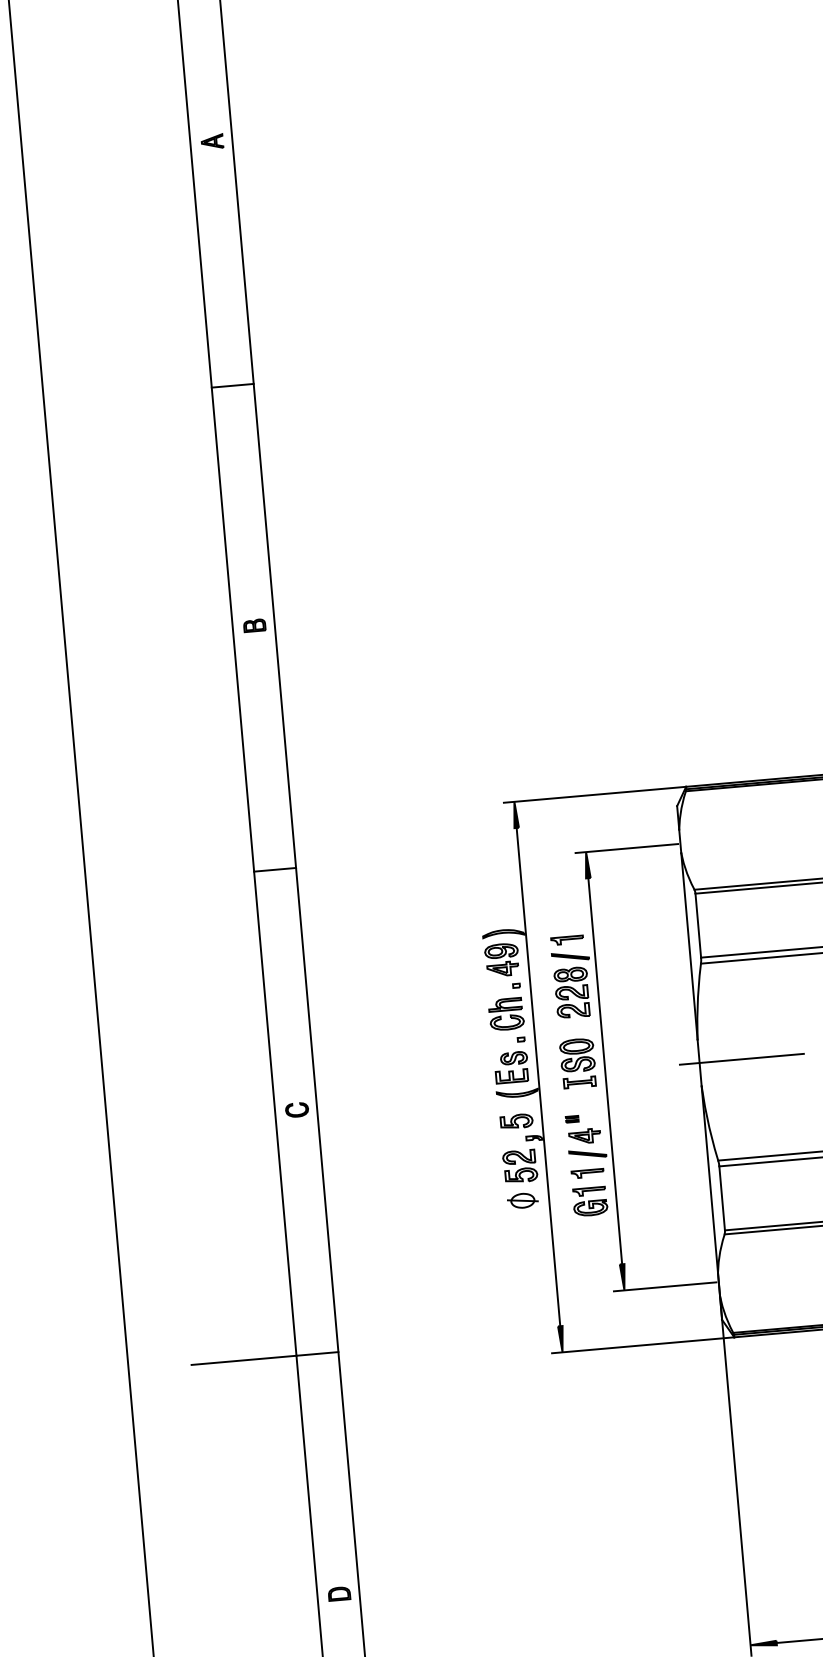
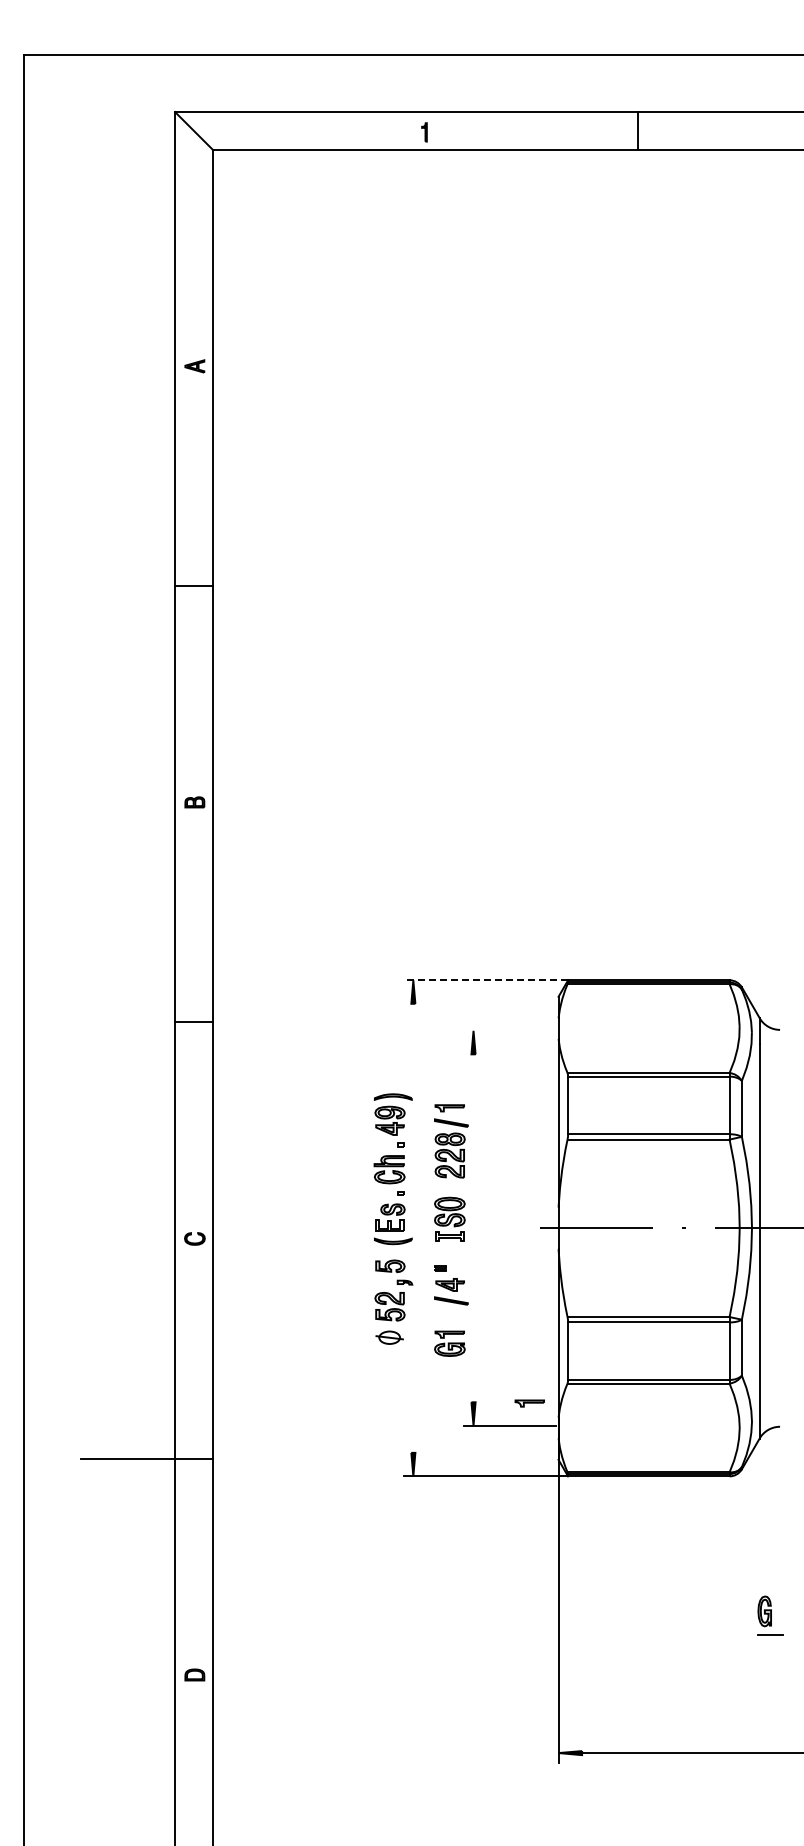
line: (594, 795) -> (485, 980), solid -> dashed
line: (627, 848) -> (510, 1030), removed
line: (605, 1071) -> (473, 1228), removed
line: (538, 1076) -> (413, 1227), removed
part: (587, 1173) -> (529, 1403), moved

